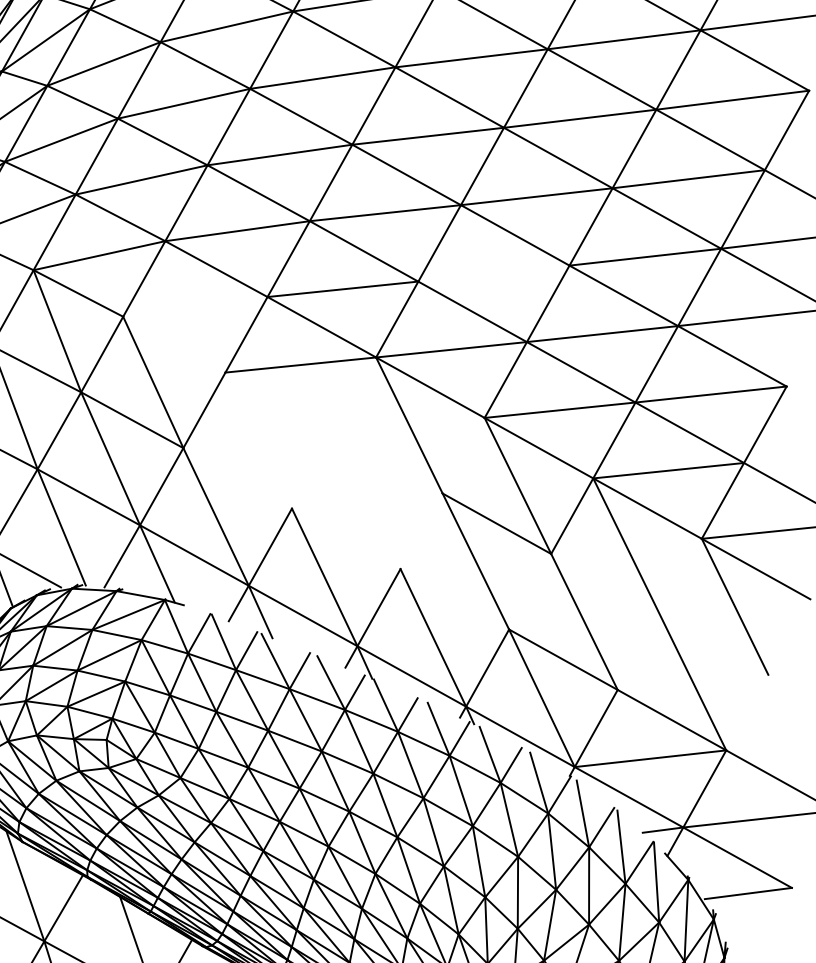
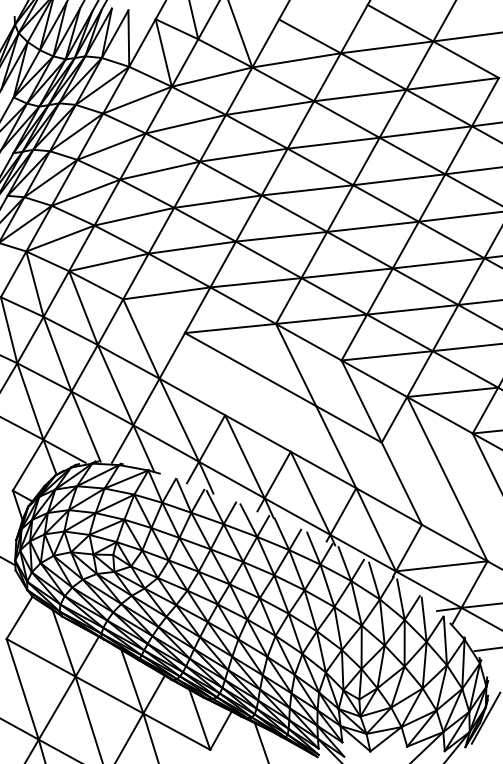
line: (492, 273) -> (346, 273), added
line: (194, 307) -> (166, 293), added
line: (333, 432) -> (250, 369), added
line: (345, 538) -> (257, 433), added

